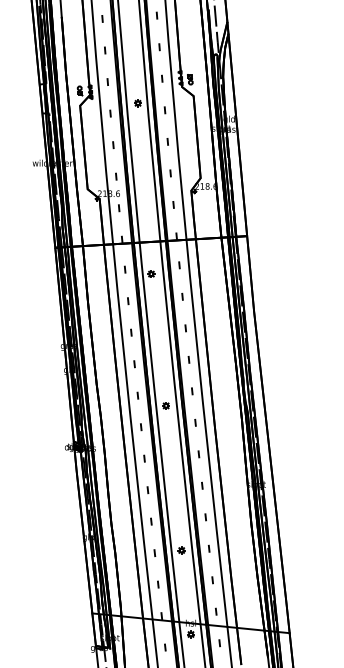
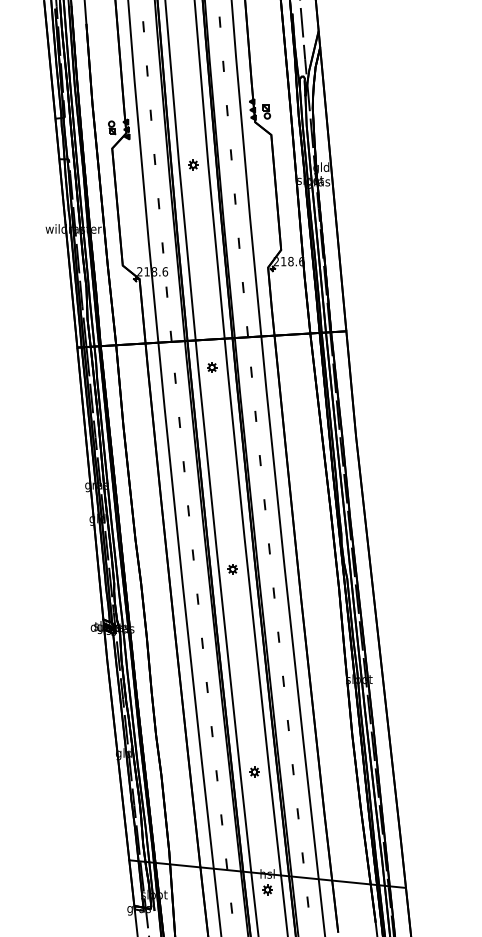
part: (138, 102) -> (193, 164), moved
part: (151, 274) -> (212, 367), moved

